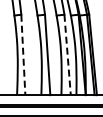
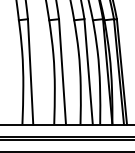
line: (23, 55) -> (30, 72), dashed -> solid
line: (67, 55) -> (88, 72), dashed -> solid

